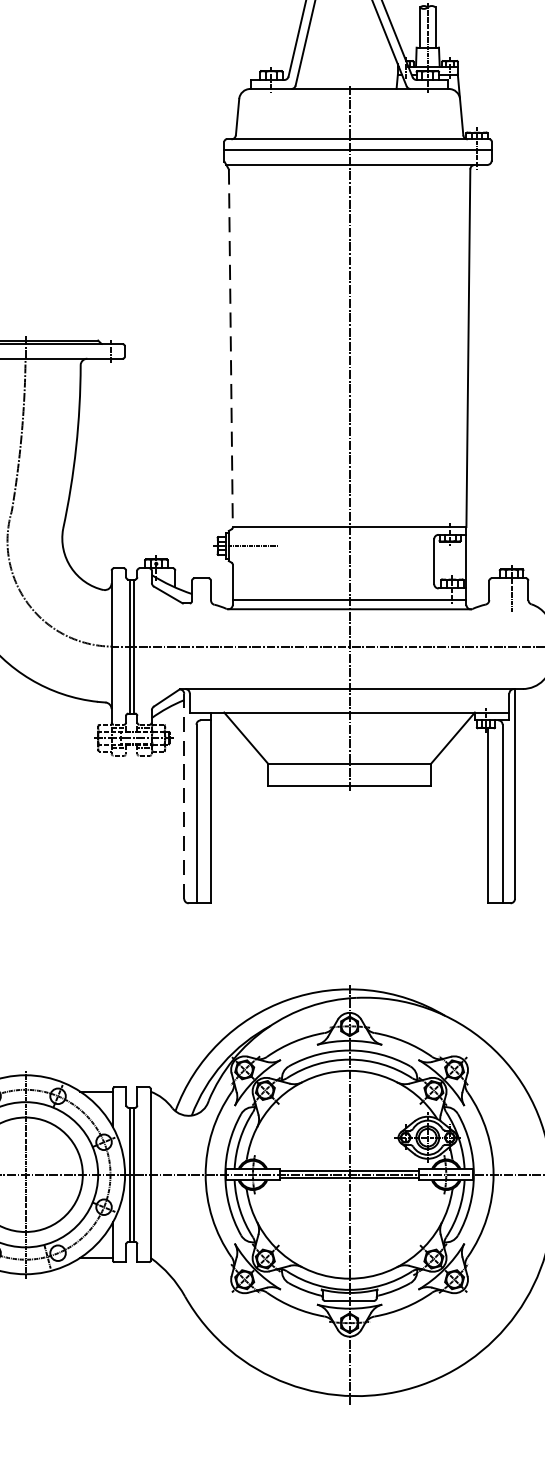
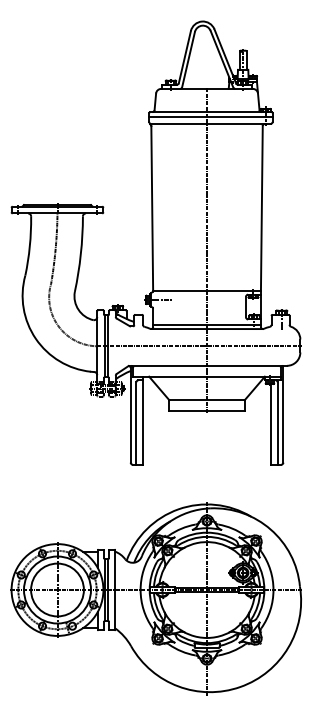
line: (231, 348) -> (152, 208), dashed -> solid
line: (183, 794) -> (130, 414), dashed -> solid

